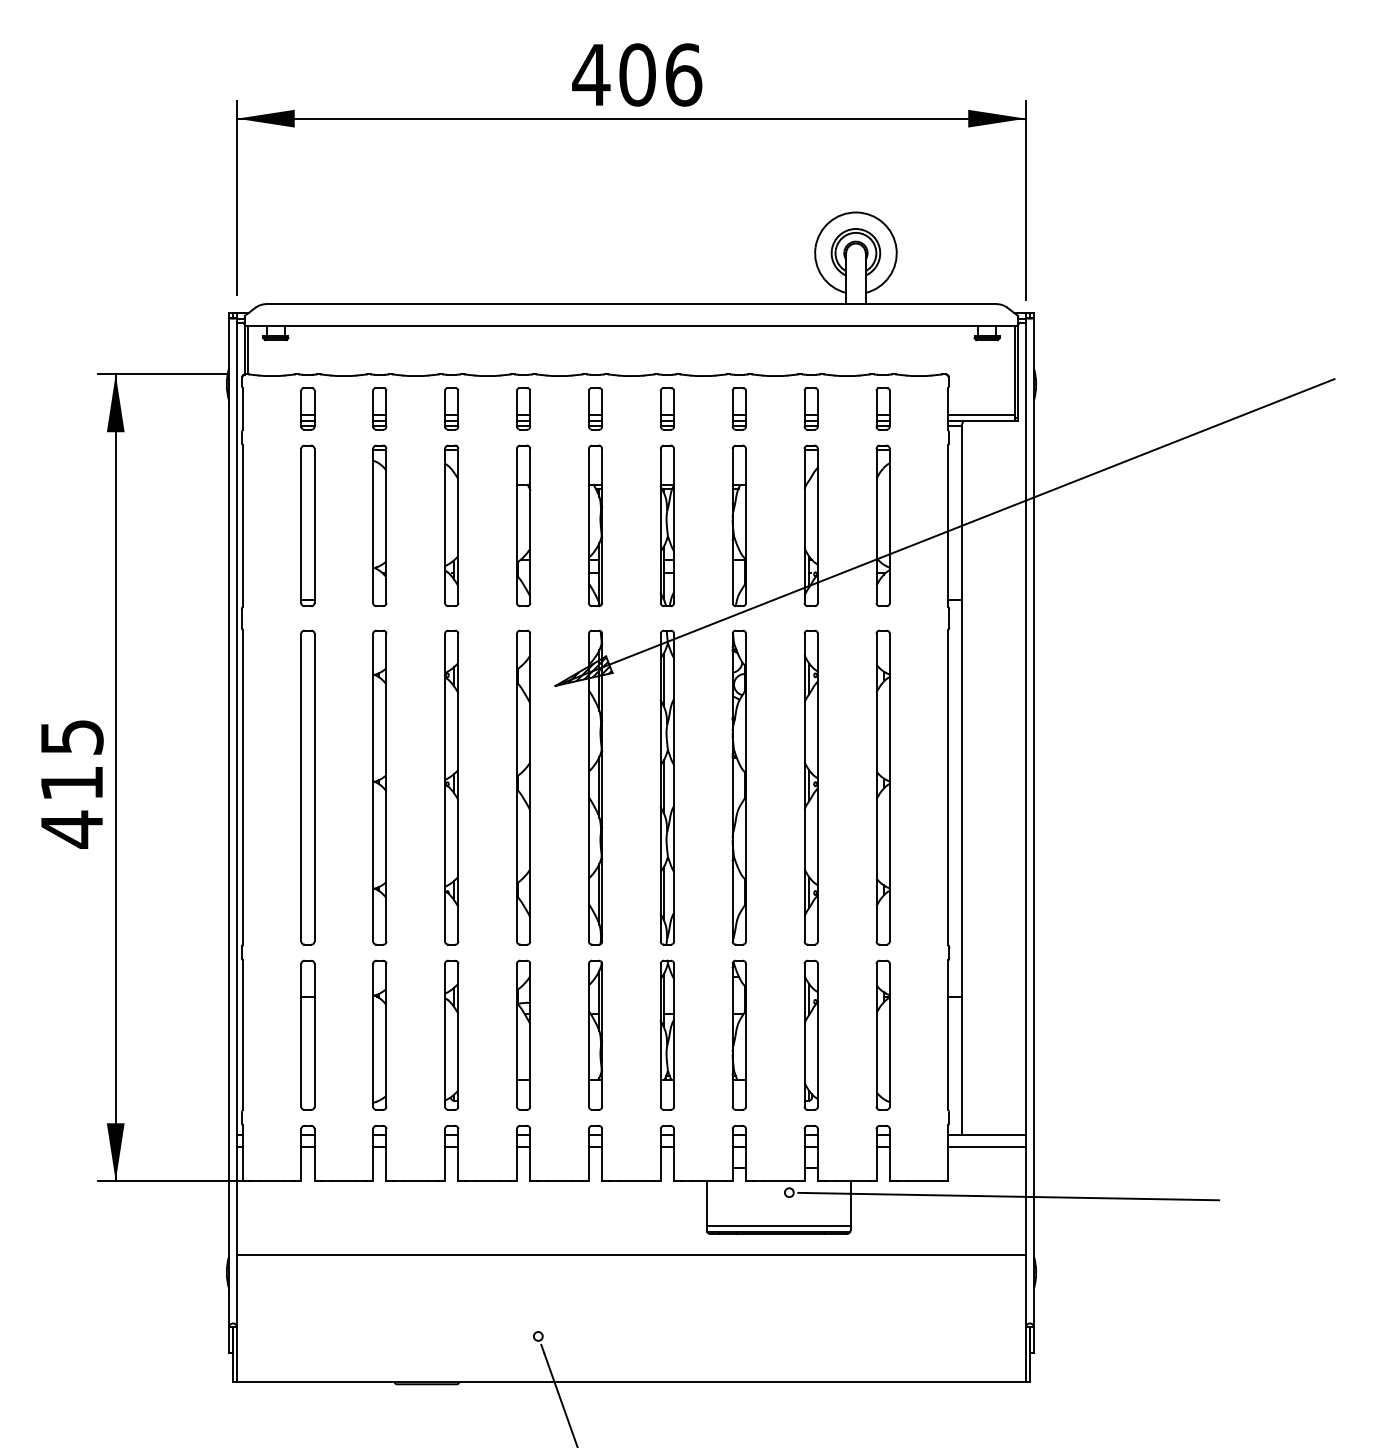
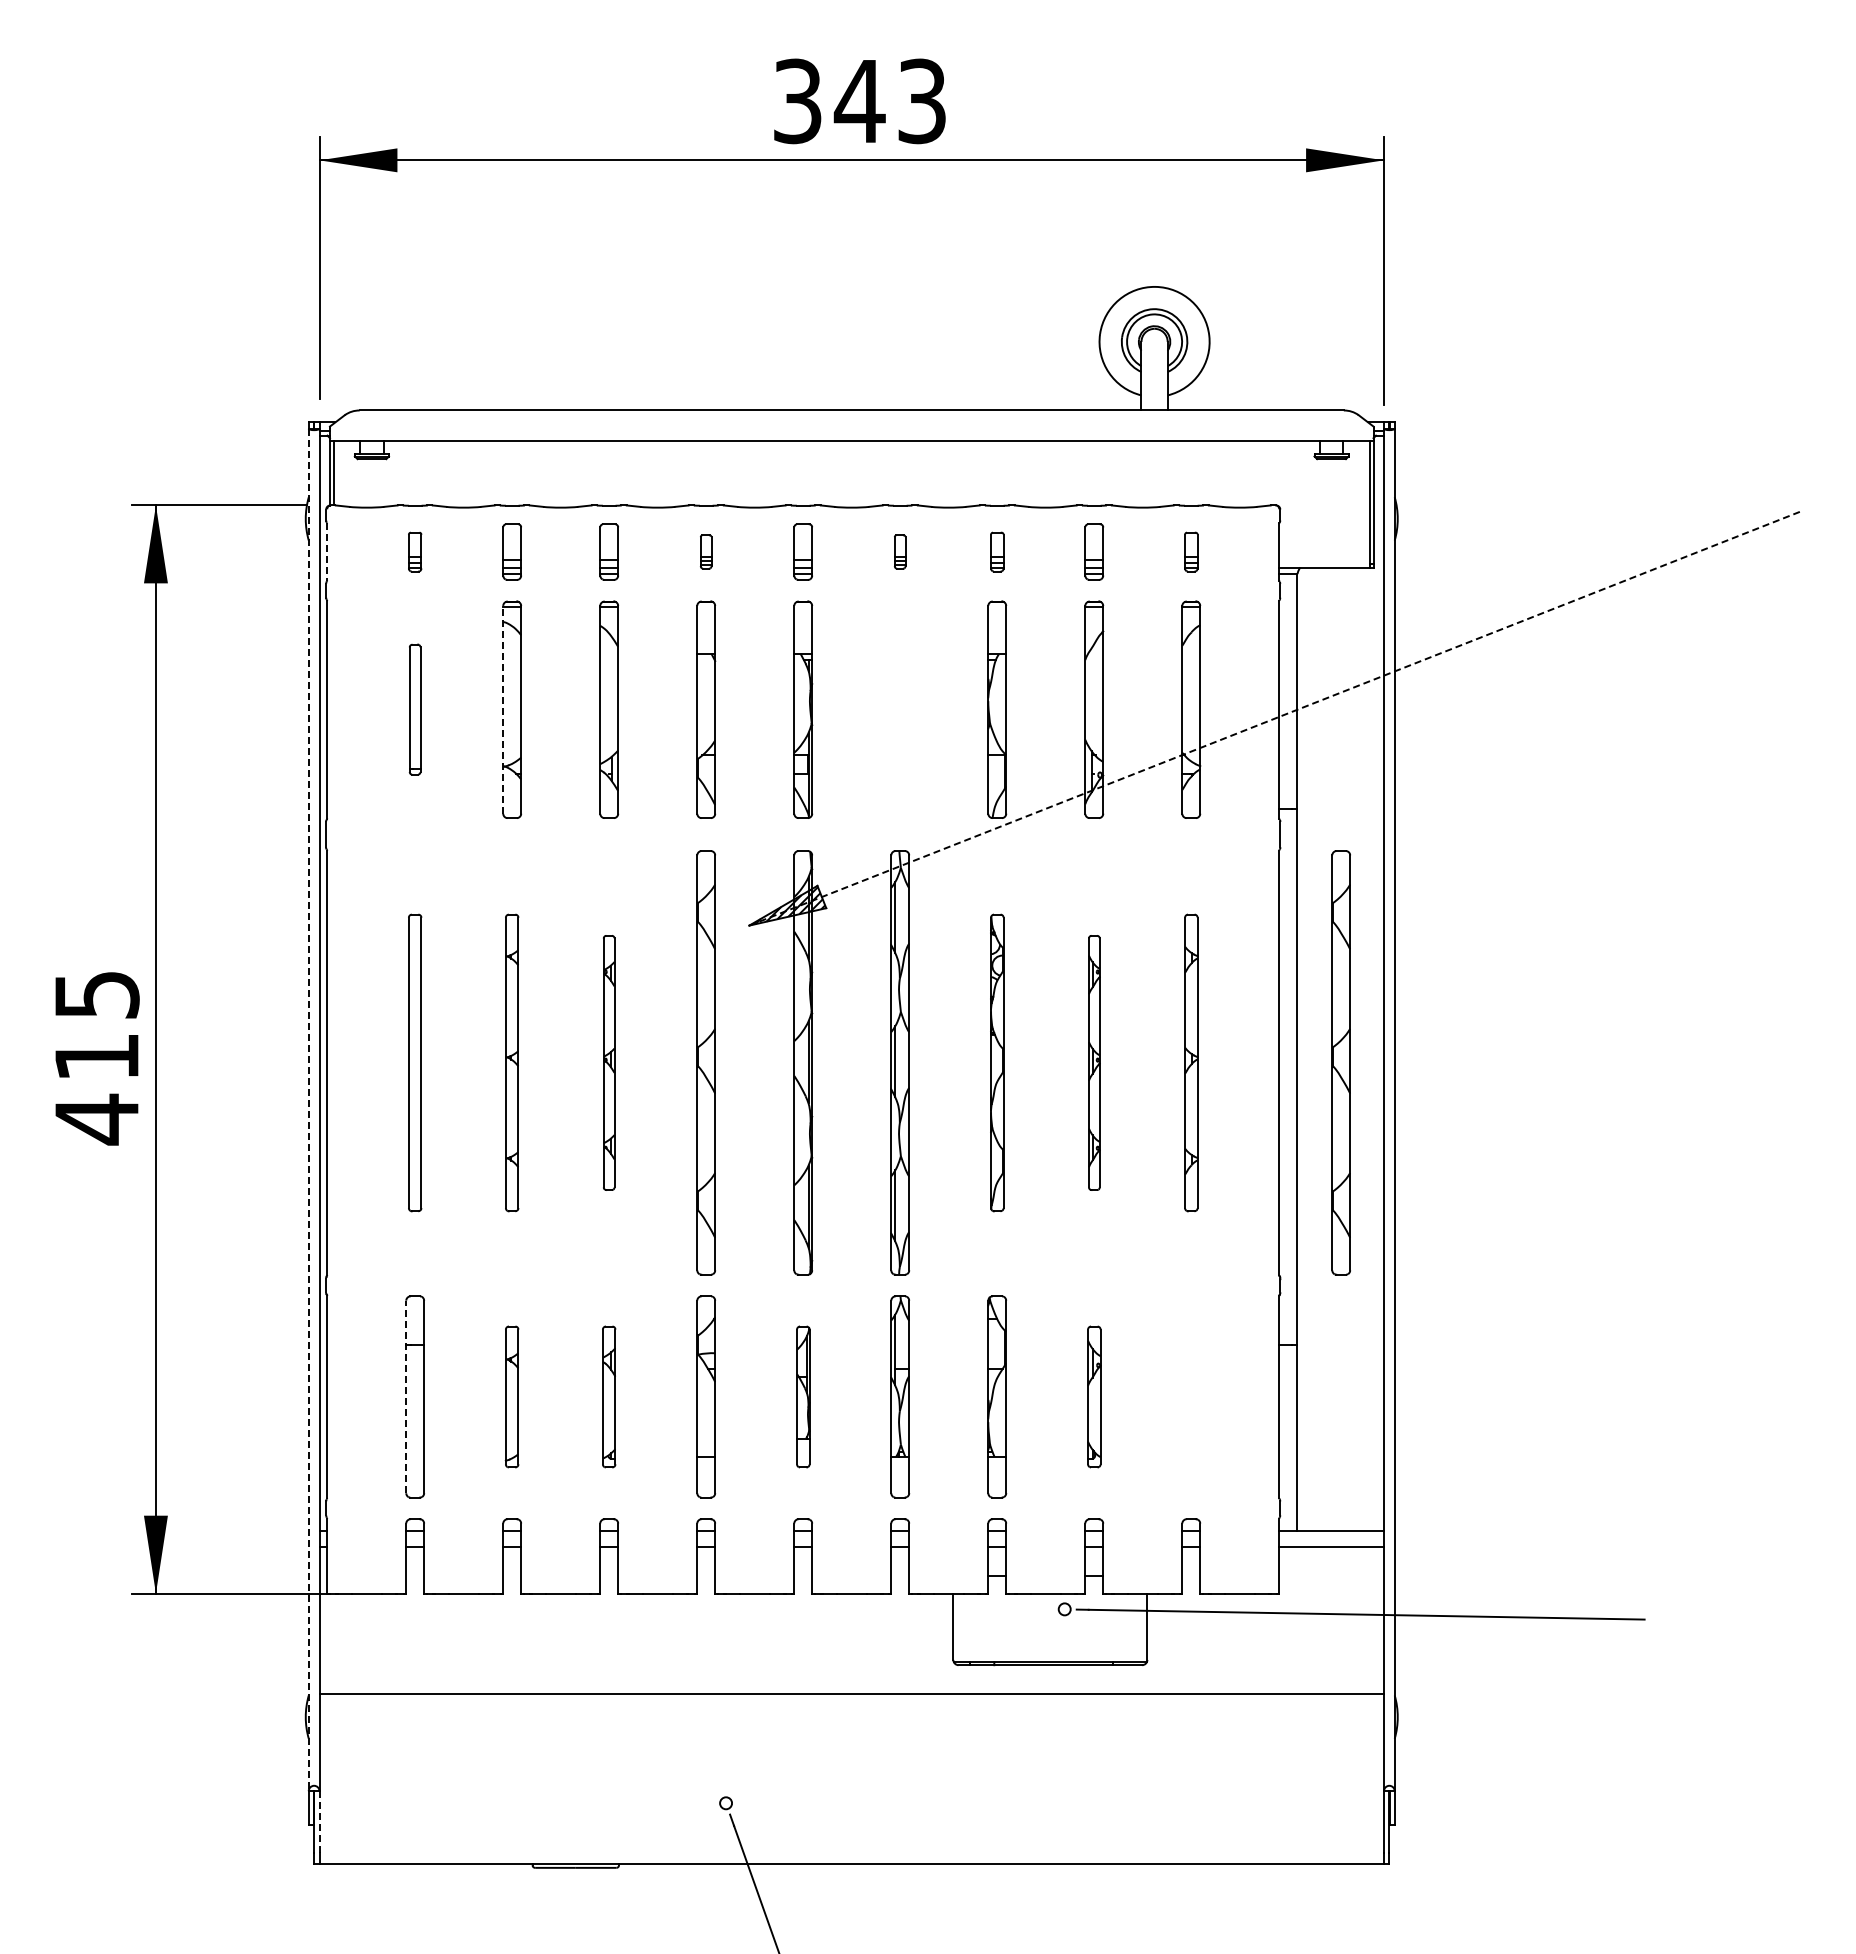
text: (637, 75) -> (859, 101), 406 -> 343
line: (242, 408) -> (327, 551), solid -> dashed
part: (307, 408) -> (414, 551), size x0.7
part: (523, 408) -> (705, 551), size x0.6
part: (666, 408) -> (899, 551), size x0.6
part: (739, 408) -> (997, 551), size x0.7
part: (883, 408) -> (1191, 551), size x0.7
line: (981, 414) -> (1324, 559), removed
part: (307, 525) -> (414, 709), size x0.6
line: (373, 525) -> (503, 709), solid -> dashed
part: (667, 525) -> (900, 709), removed
line: (944, 532) -> (1274, 718), solid -> dashed
part: (307, 787) -> (414, 1062), size x0.7
part: (379, 787) -> (511, 1062), size x0.7
part: (451, 787) -> (608, 1062), size x0.6
part: (739, 787) -> (997, 1062), size x0.7
part: (811, 787) -> (1094, 1062), size x0.6
part: (883, 787) -> (1191, 1062), size x0.7
part: (993, 787) -> (1340, 1062), added
line: (228, 822) -> (308, 1110), solid -> dashed
line: (301, 1034) -> (406, 1396), solid -> dashed
part: (379, 1034) -> (511, 1396), size x0.7
part: (451, 1034) -> (608, 1396), size x0.7
part: (595, 1034) -> (803, 1396), size x0.7
part: (811, 1034) -> (1094, 1396), size x0.7
part: (883, 1034) -> (1191, 1396), removed
line: (778, 1226) -> (1050, 1654), removed
line: (236, 1350) -> (319, 1822), solid -> dashed

